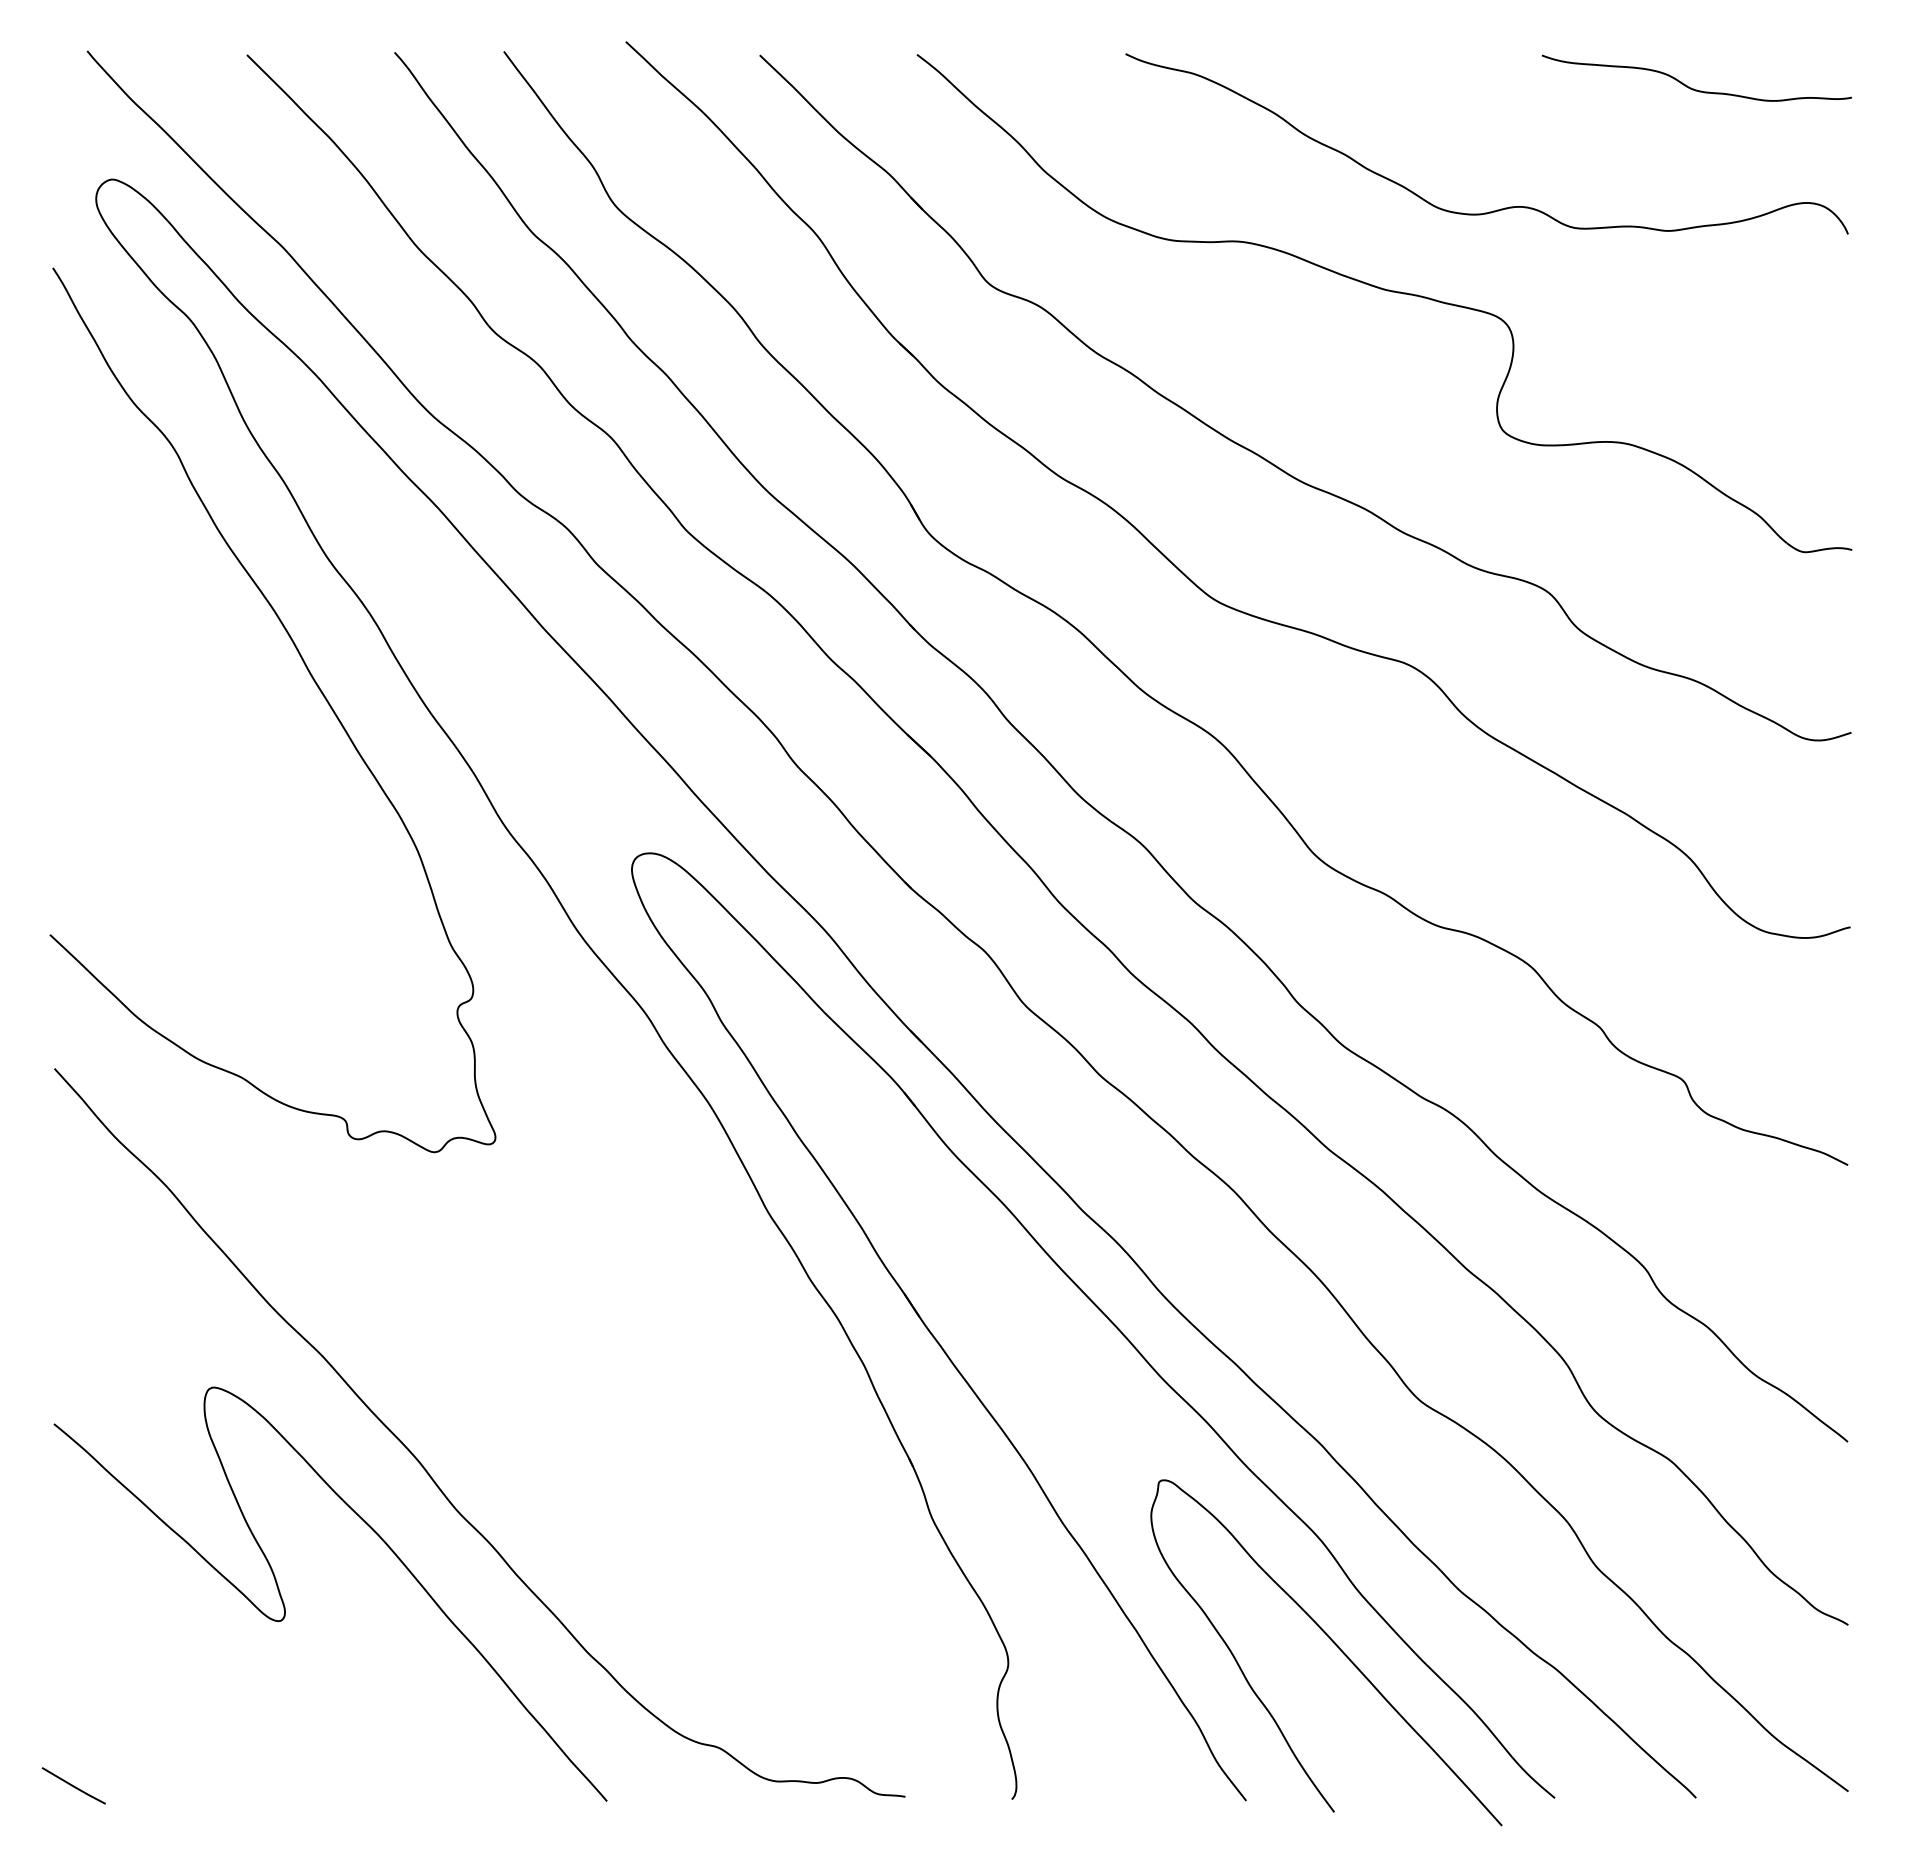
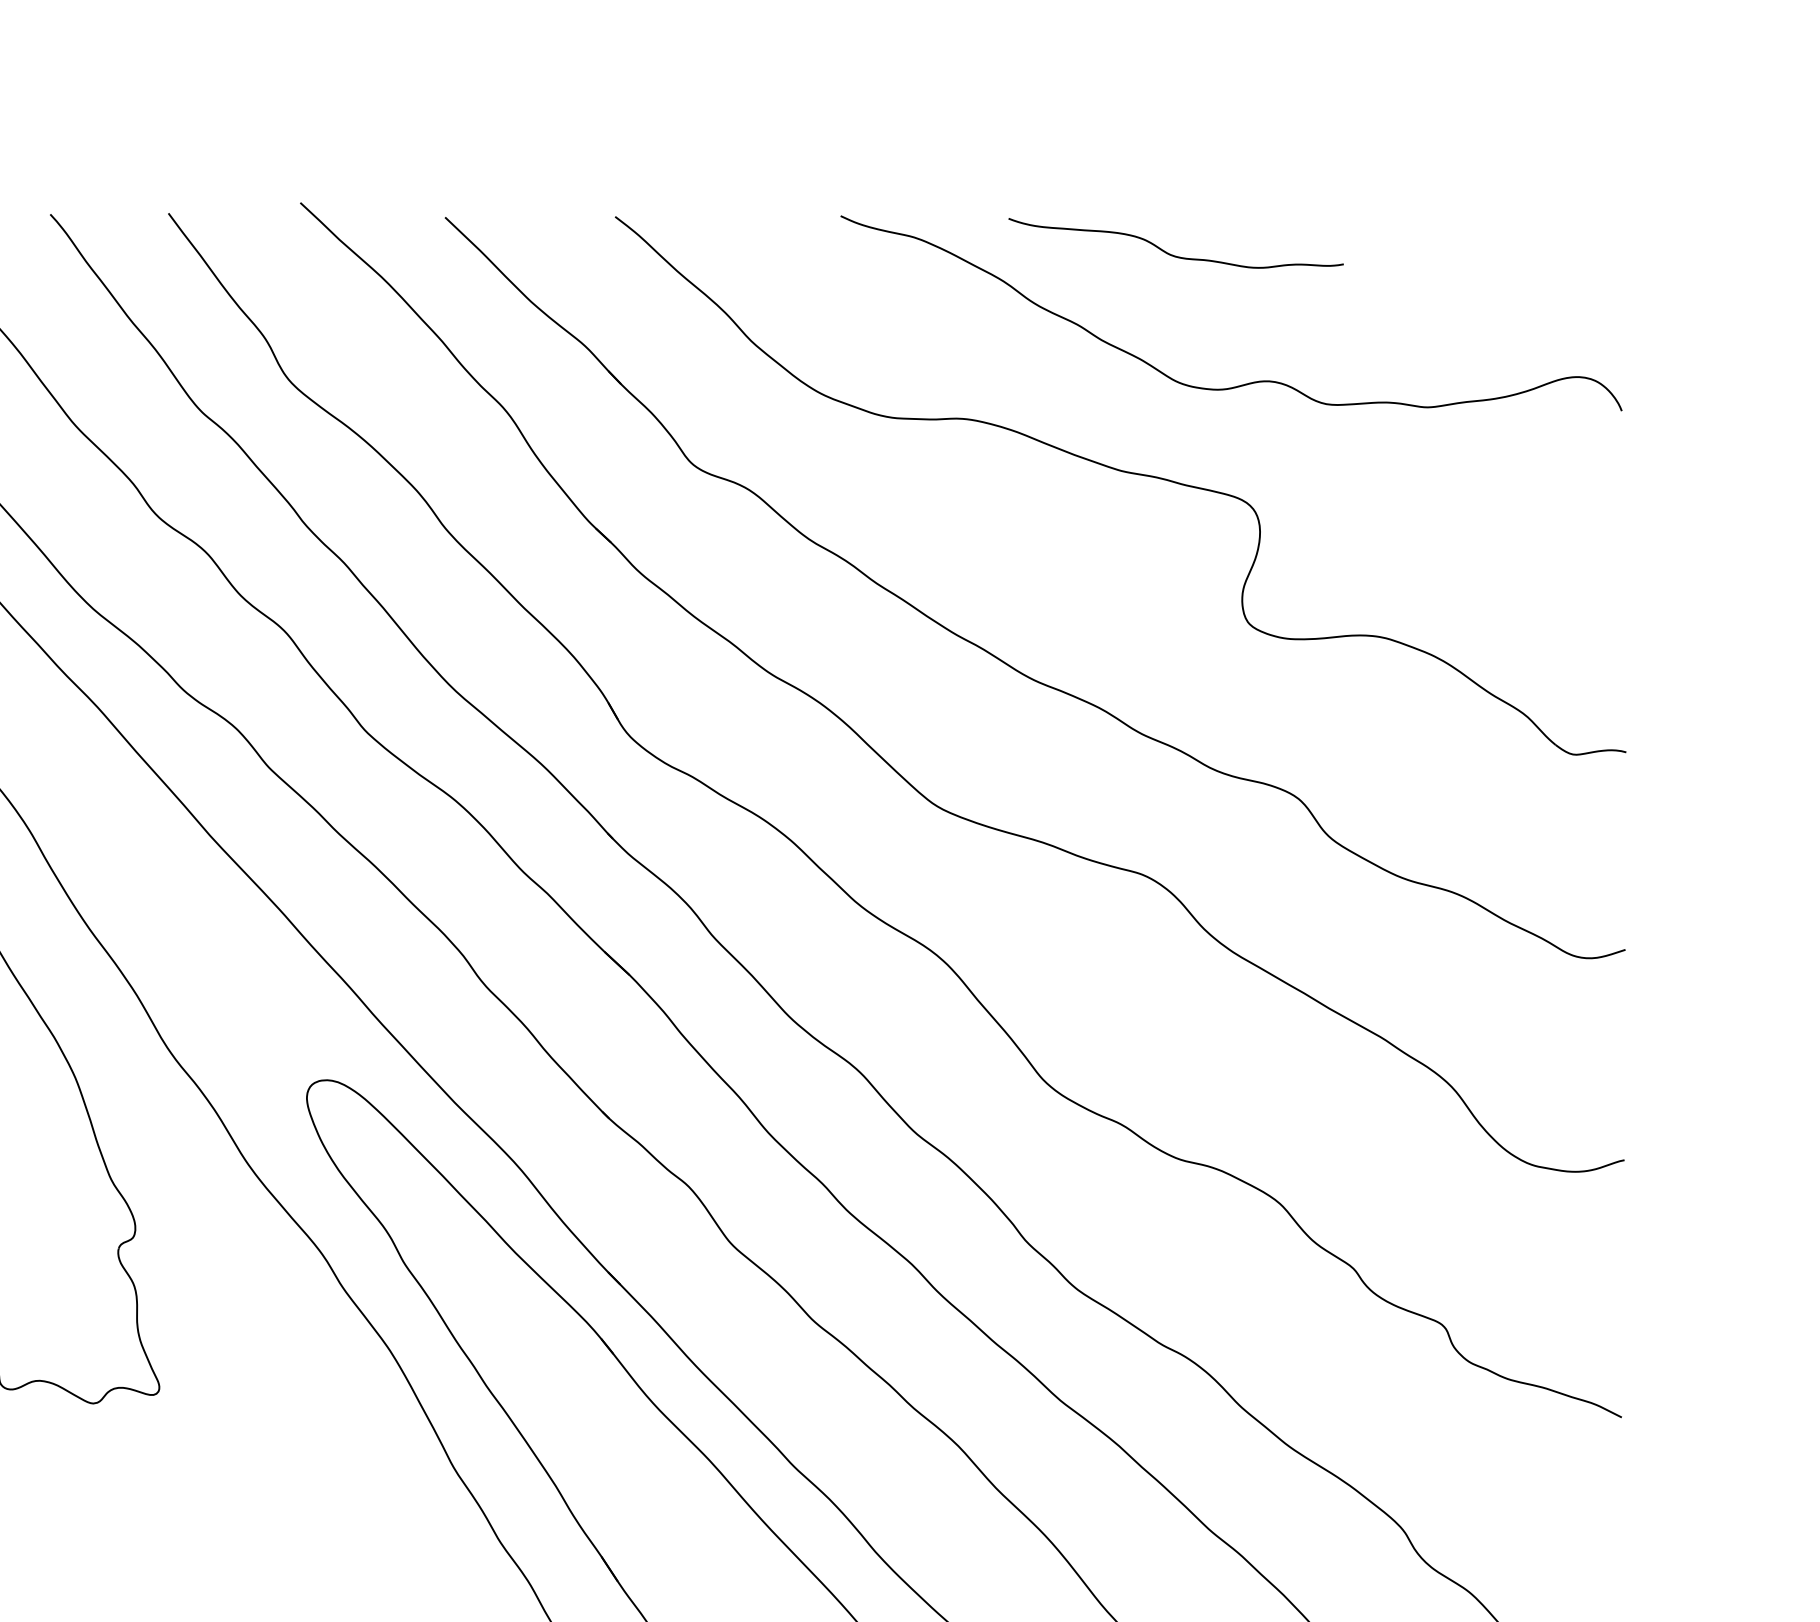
curve: (1691, 87) -> (1170, 253), moved

